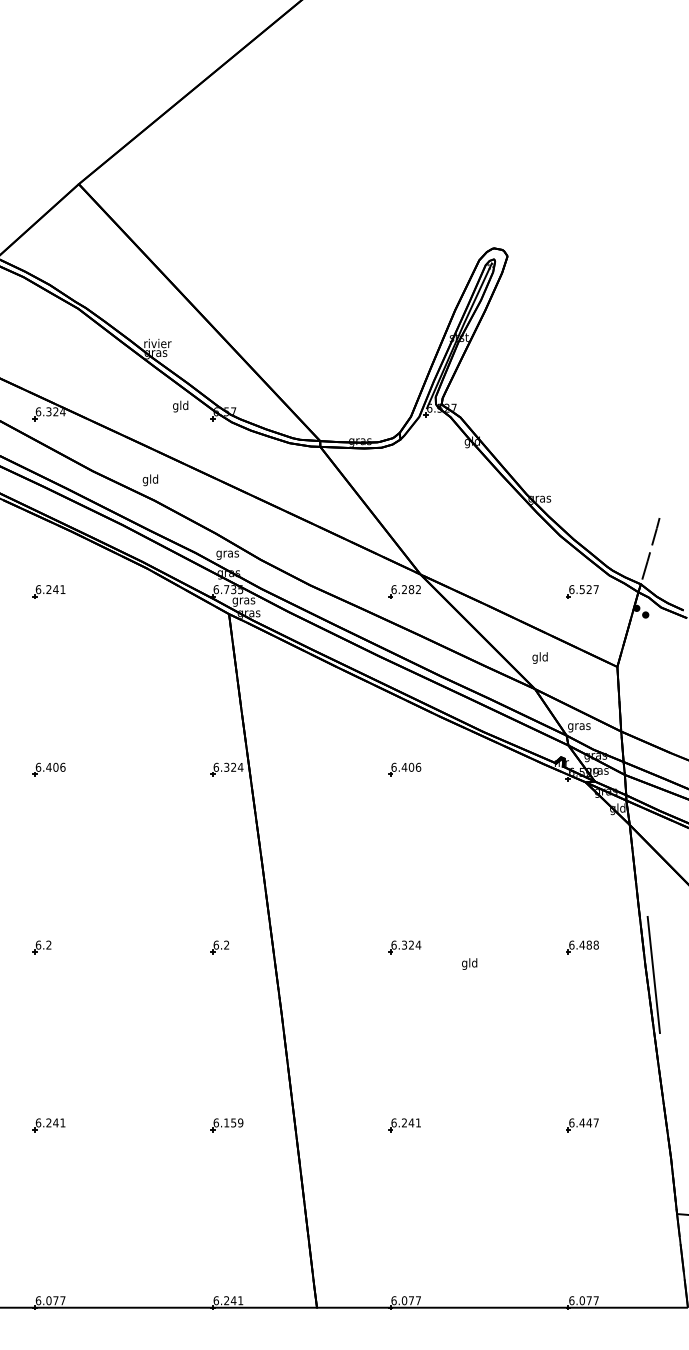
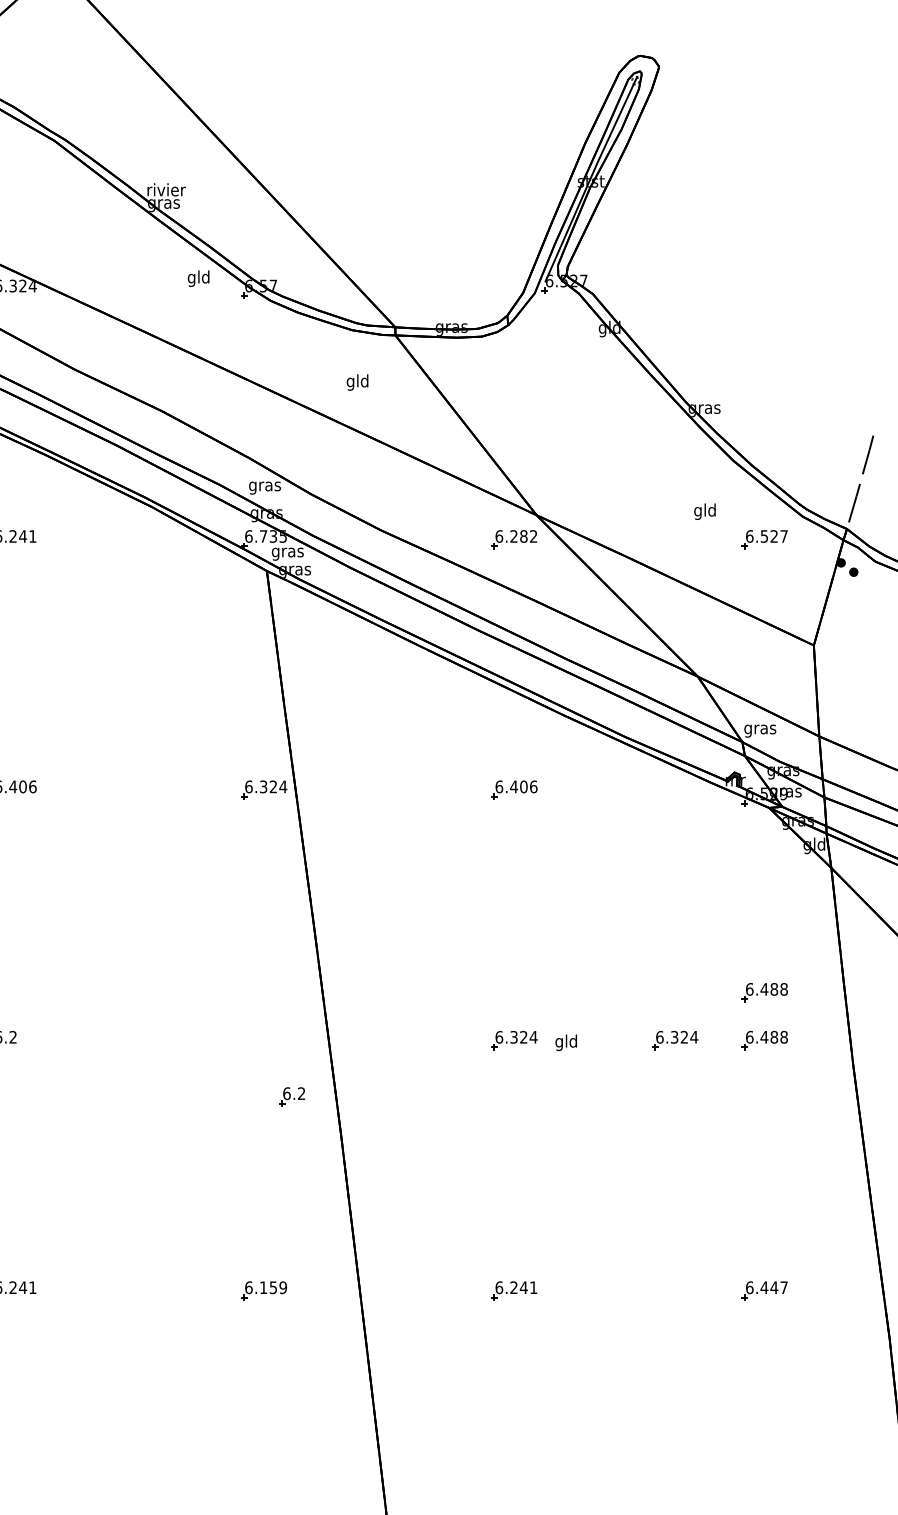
text: (150, 480) -> (357, 382), moved
text: (539, 657) -> (704, 510), moved
part: (582, 913) -> (764, 992), added
part: (219, 947) -> (291, 1096), moved
part: (518, 947) -> (674, 1040), added
text: (469, 963) -> (566, 1042), moved
line: (653, 974) -> (864, 1078), removed

